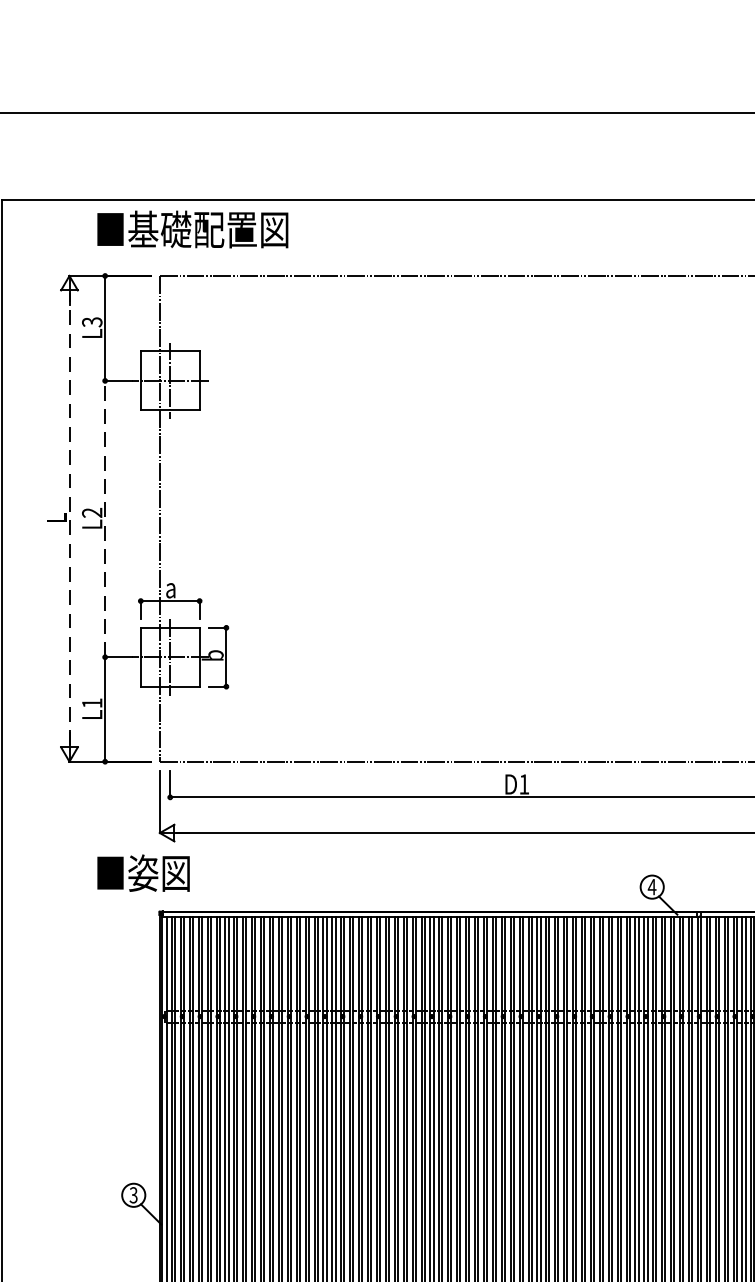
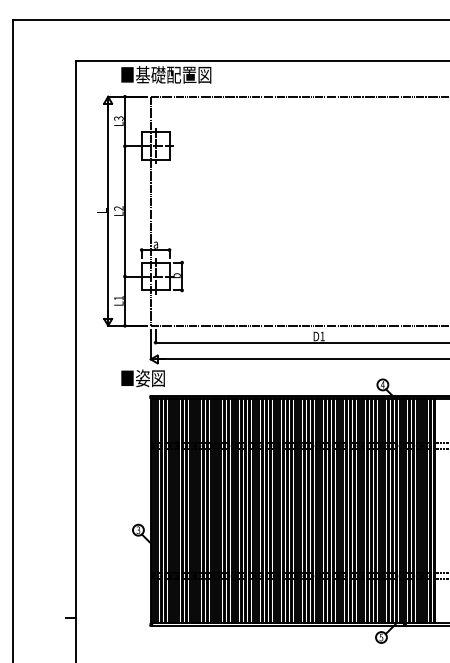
line: (104, 517) -> (124, 210), dashed -> solid
line: (70, 519) -> (108, 211), dashed -> solid

